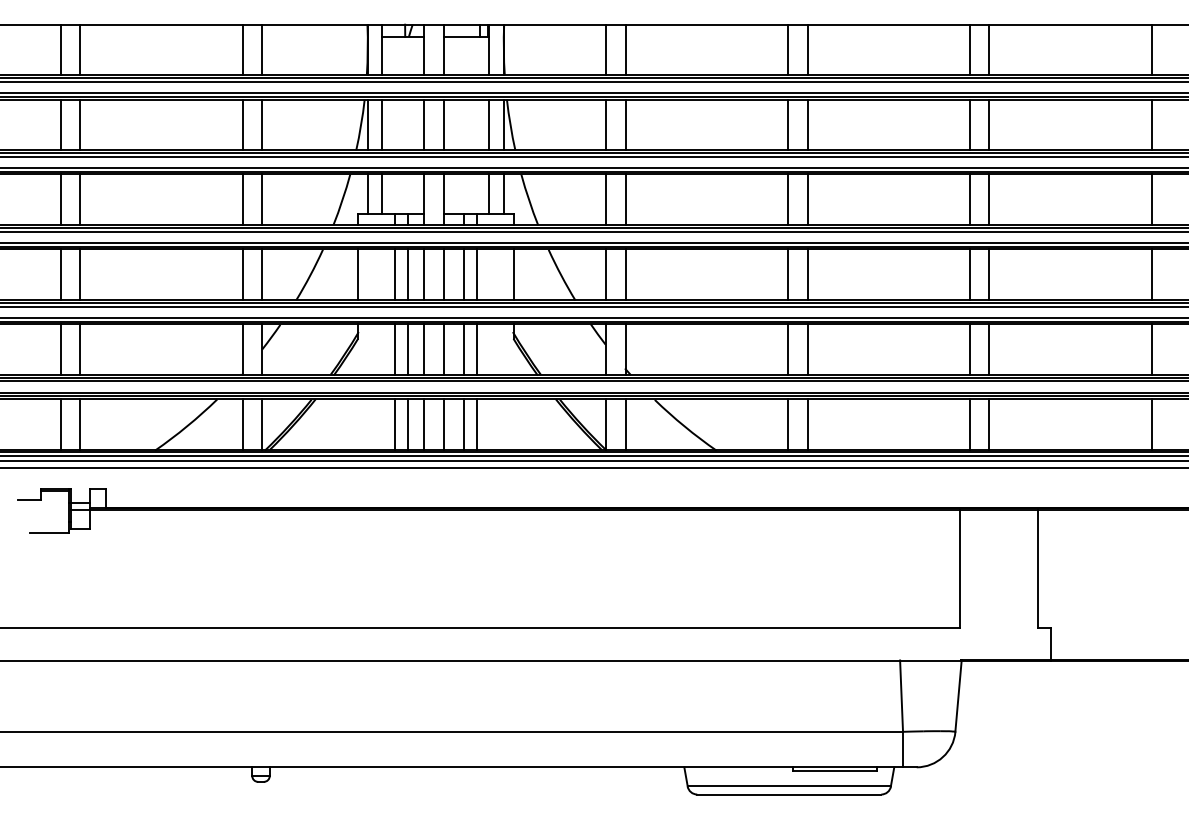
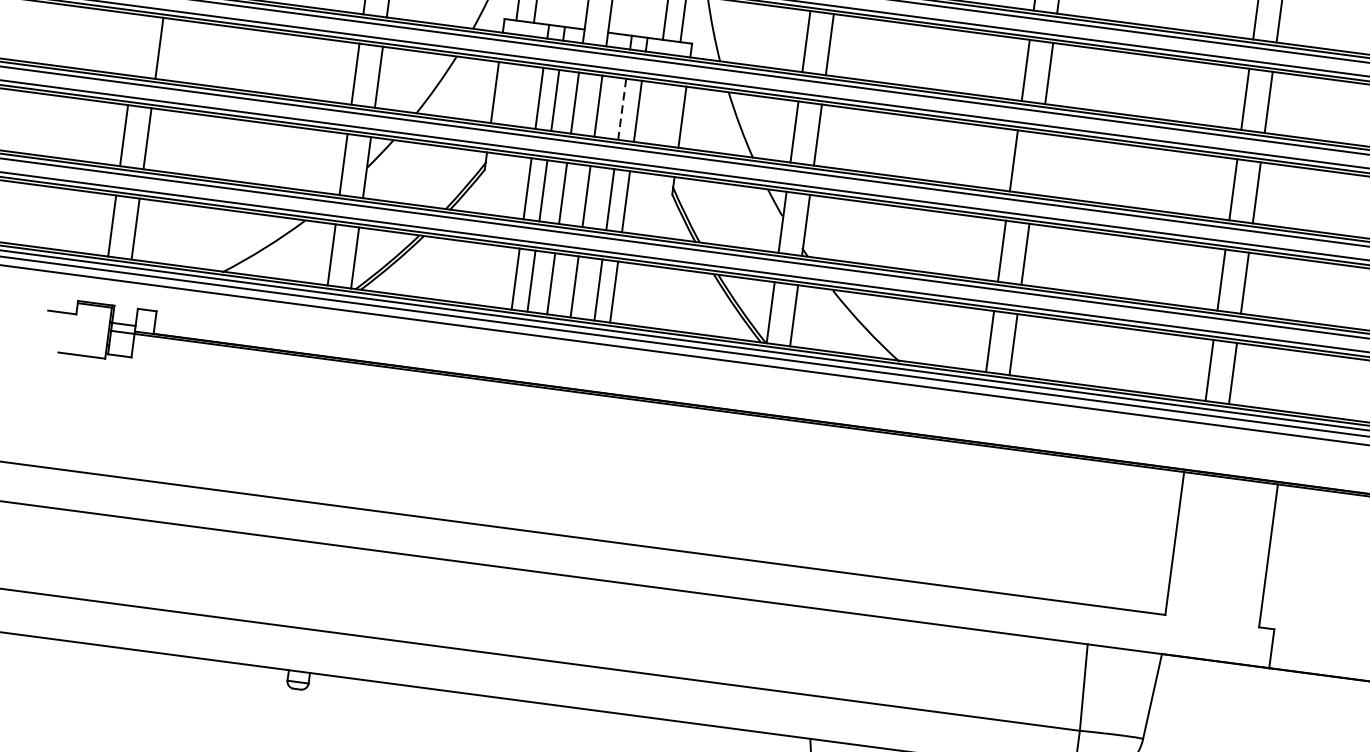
line: (60, 274) -> (135, 45), removed
line: (807, 274) -> (1037, 163), removed
line: (463, 275) -> (621, 110), solid -> dashed

